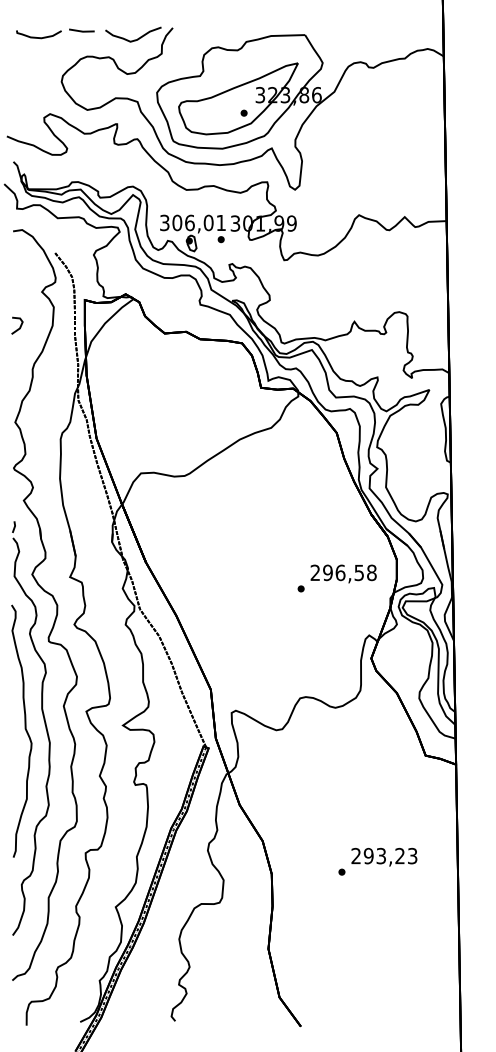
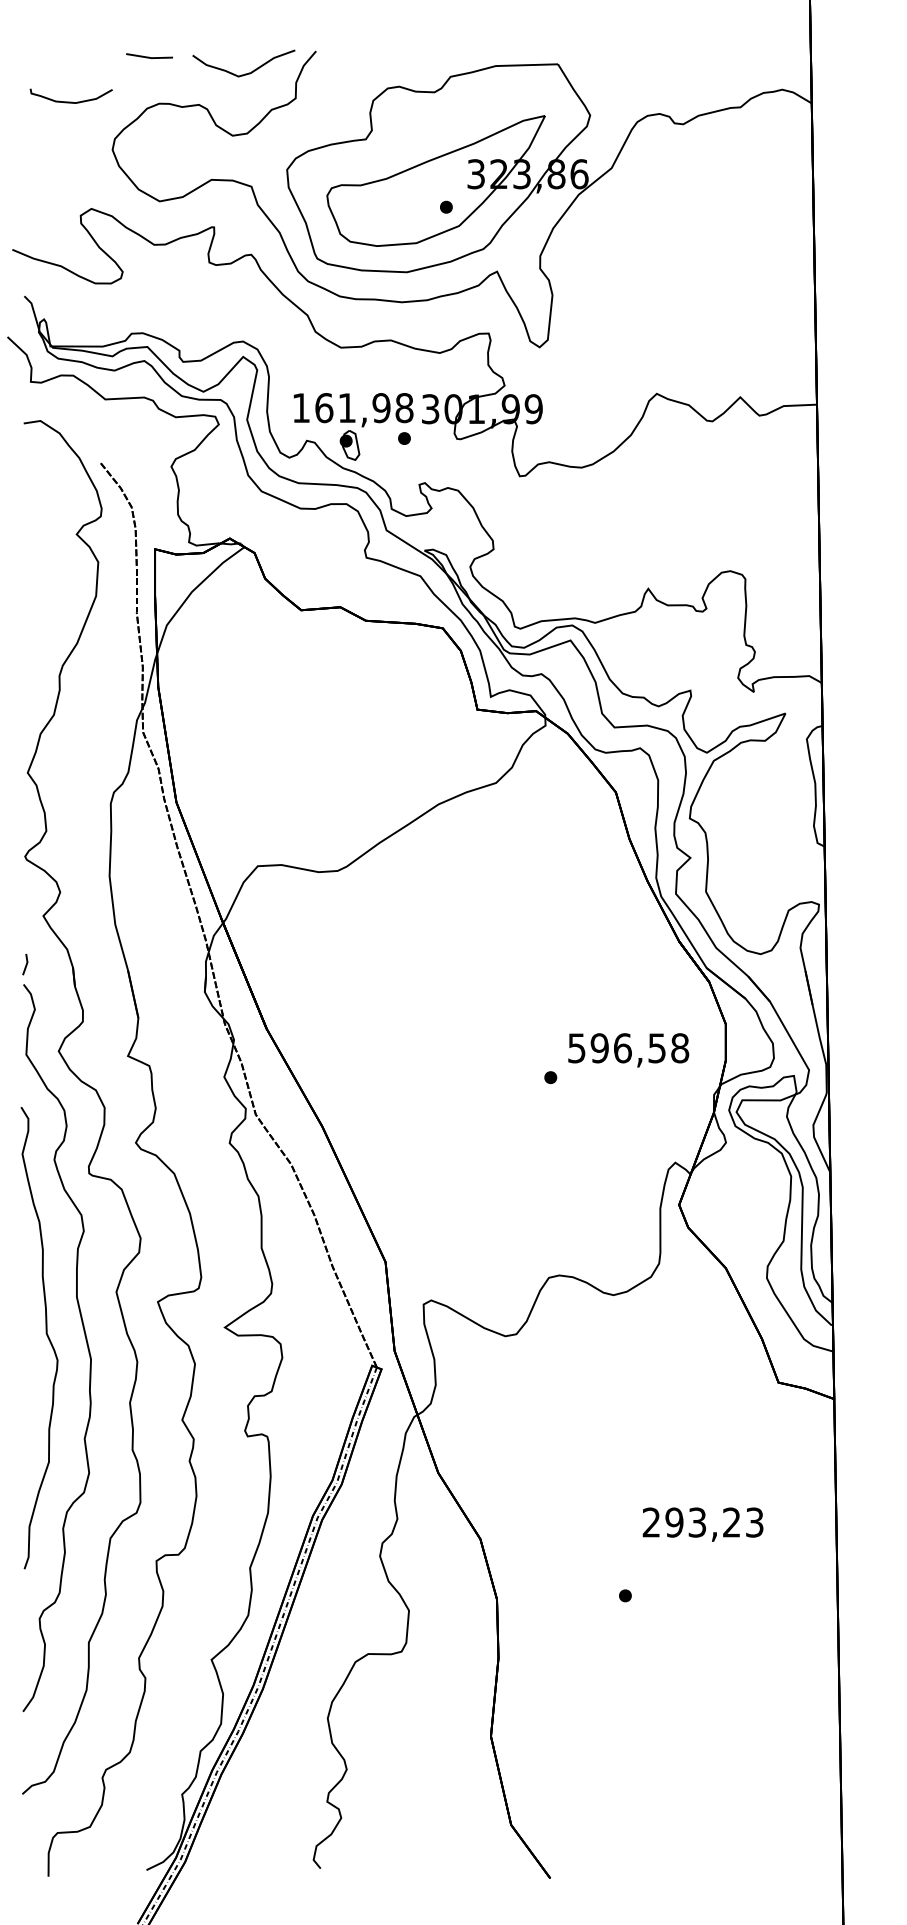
curve: (38, 37) -> (70, 101), moved
text: (193, 222) -> (353, 407), 306,01 -> 161,98
line: (19, 326) -> (35, 597), removed
text: (314, 572) -> (575, 1047), 296,58 -> 596,58
text: (384, 856) -> (703, 1523), moved

